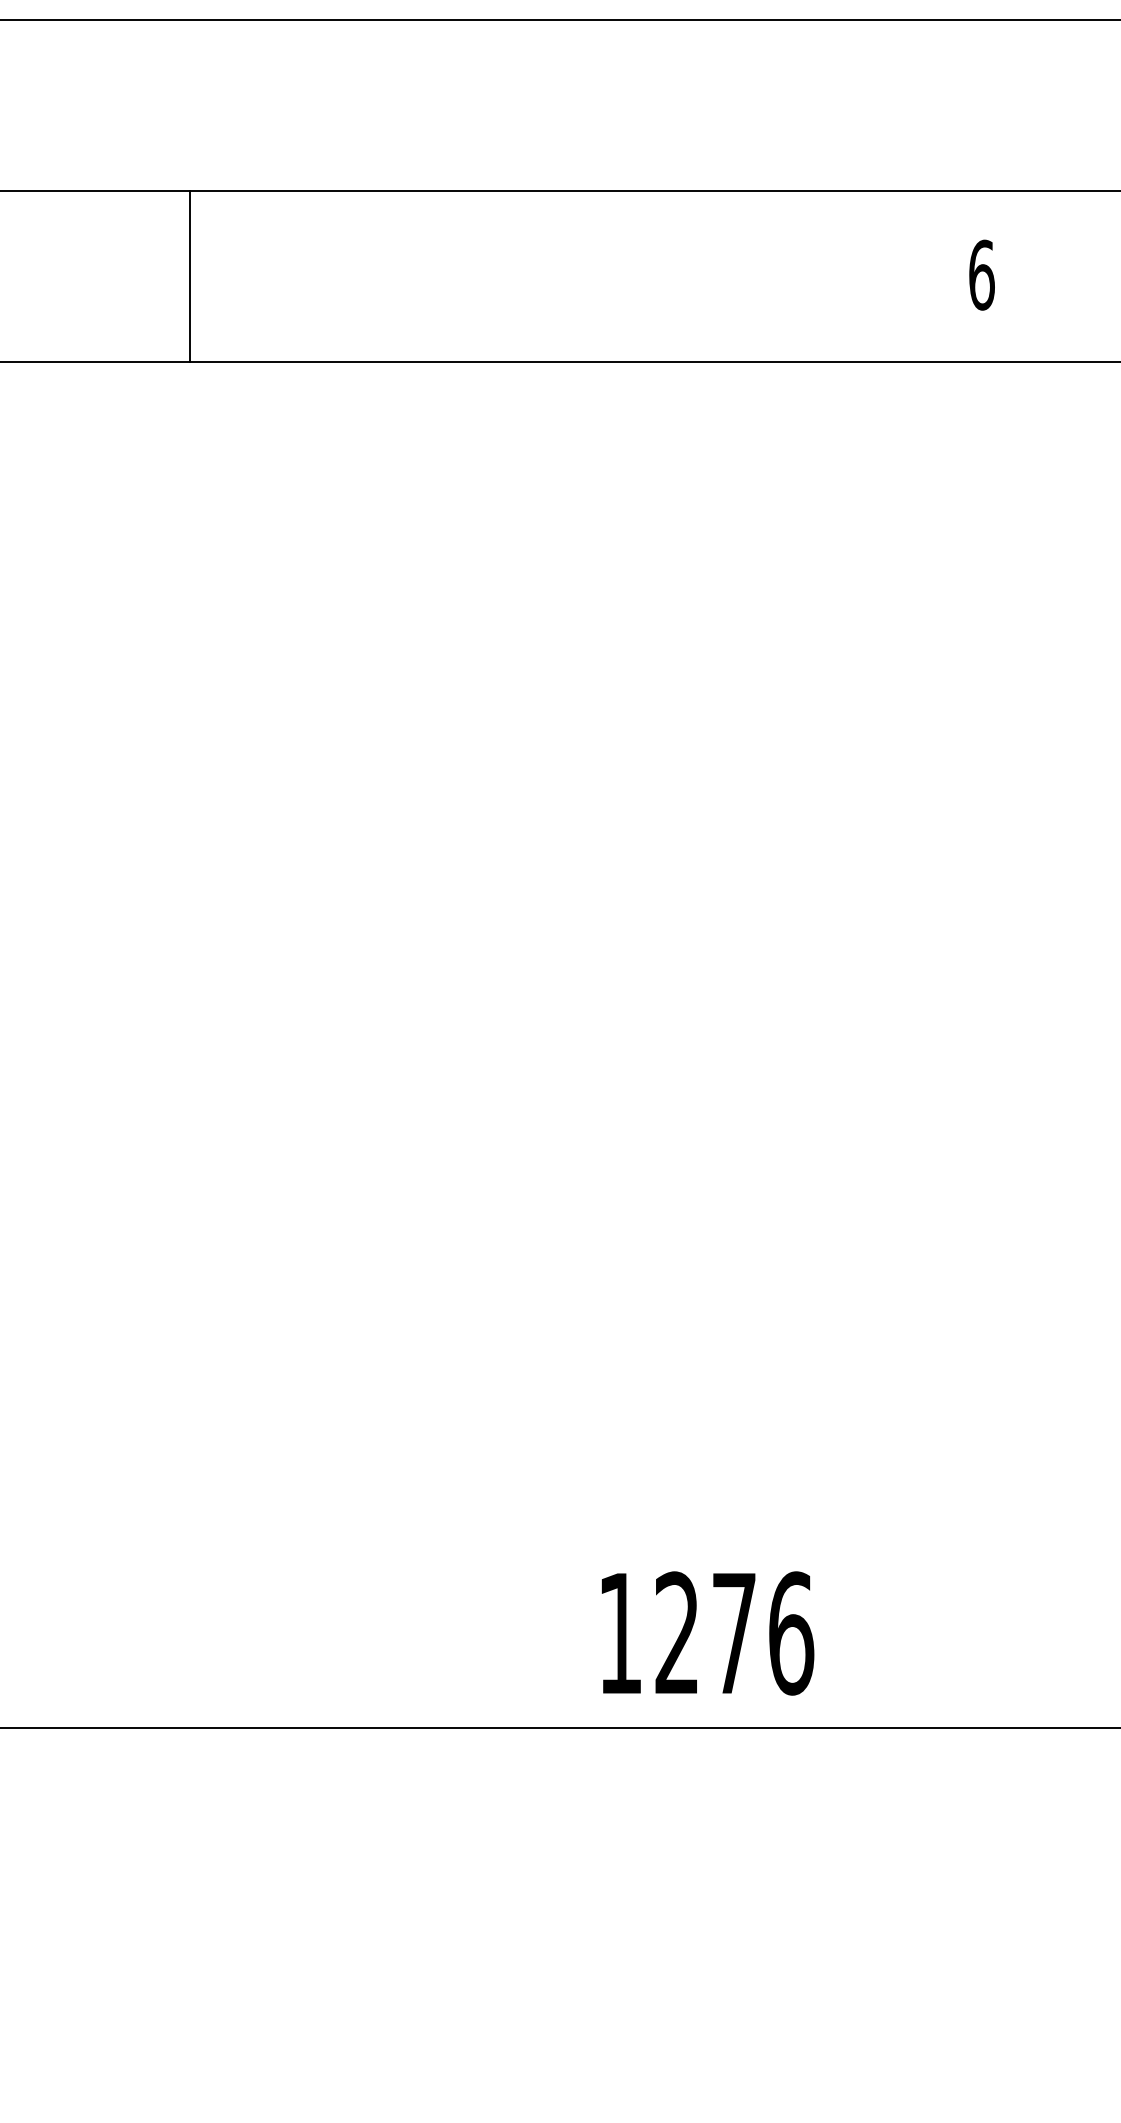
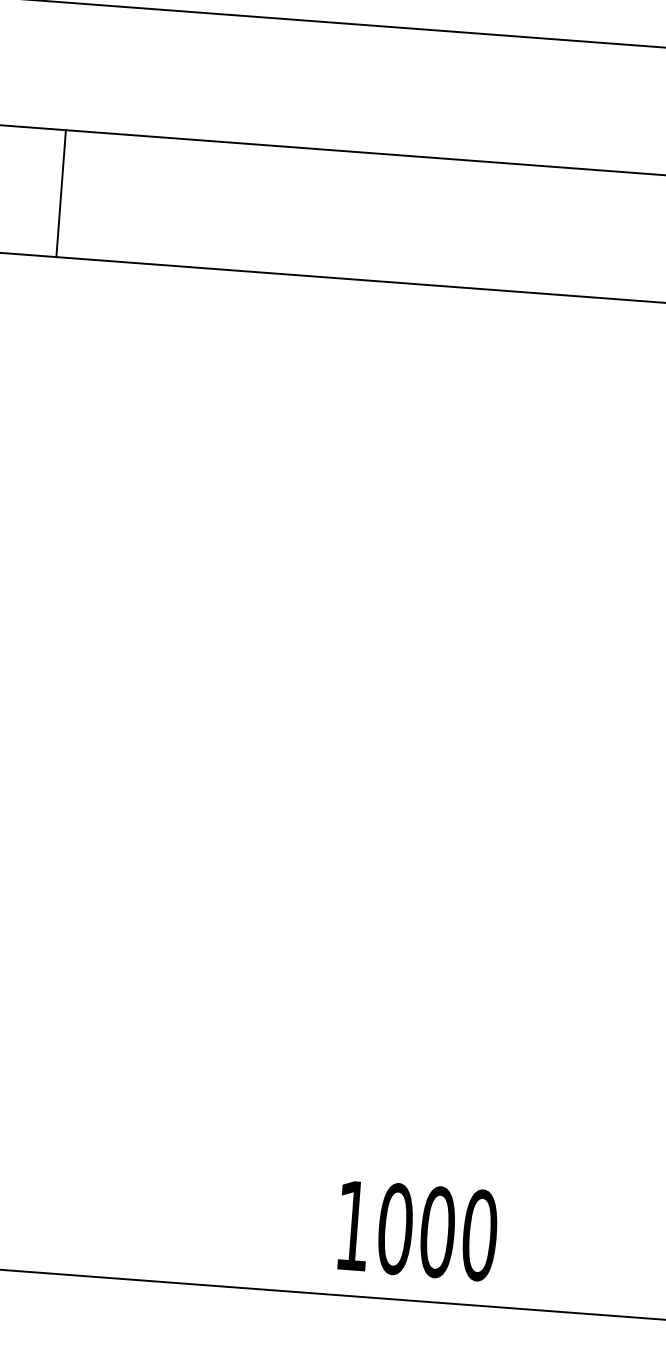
line: (189, 276) -> (60, 193), moved
text: (734, 1633) -> (437, 1232), 1276 -> 1000

